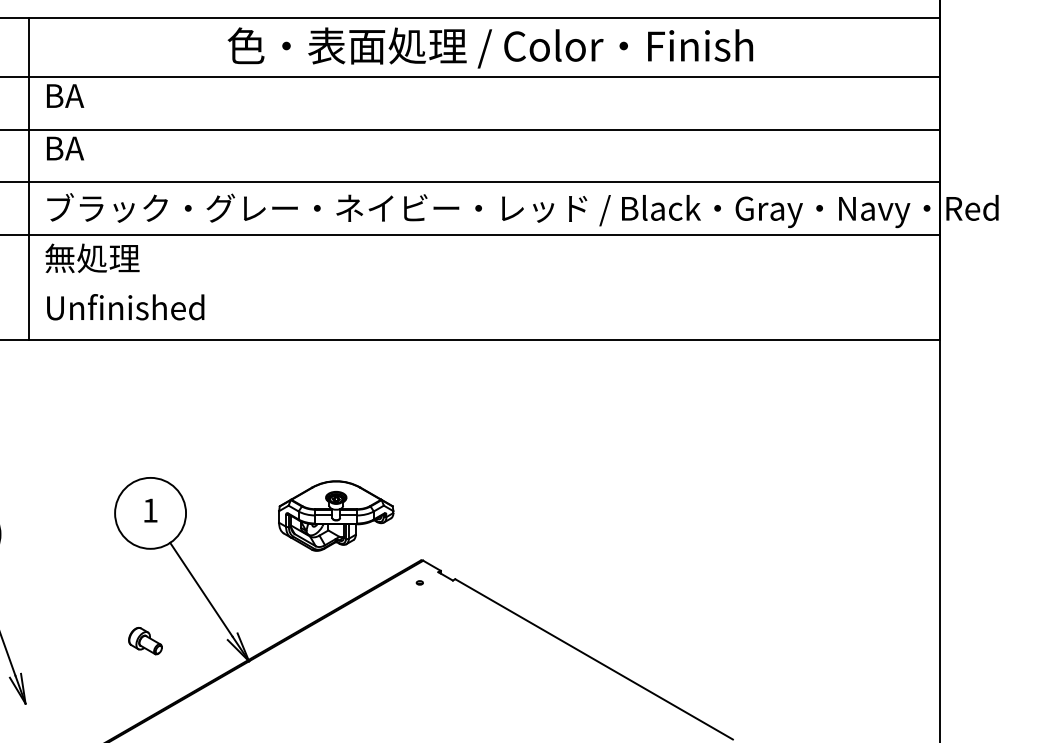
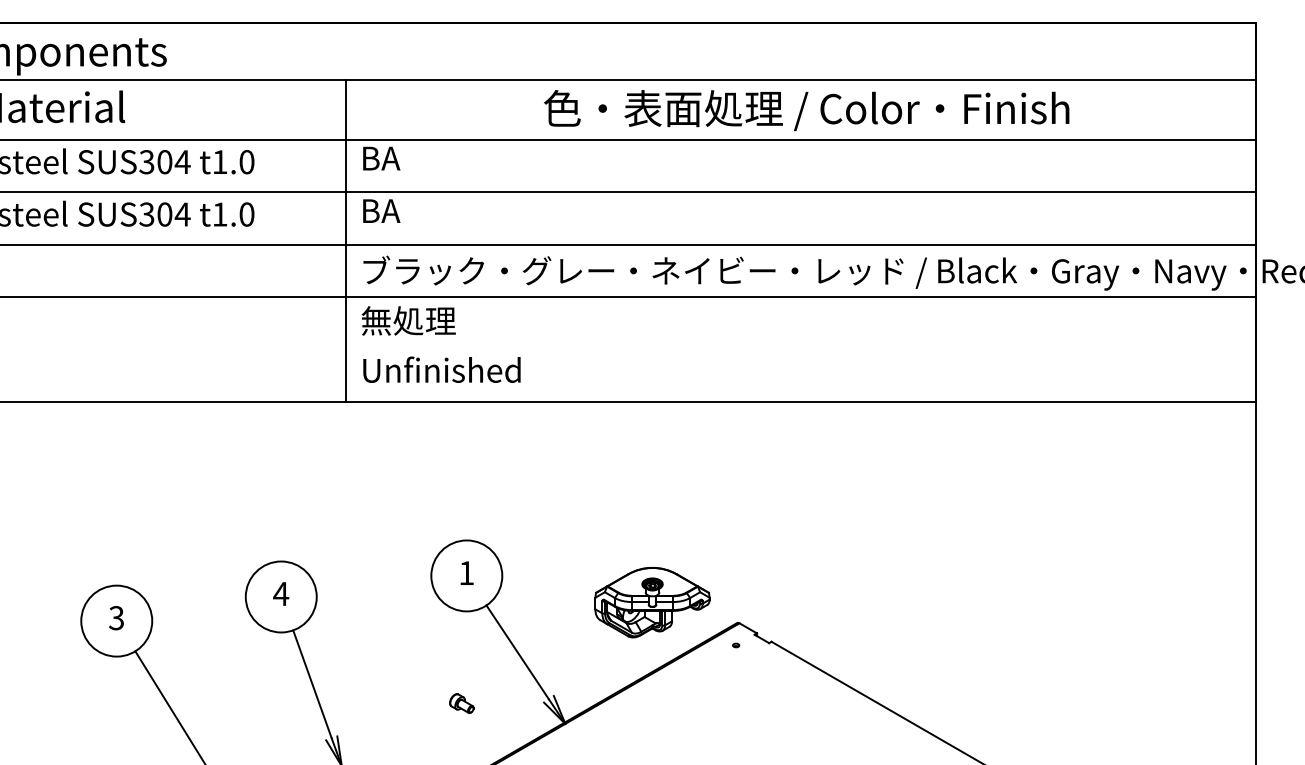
part: (336, 515) -> (652, 602), moved
part: (145, 640) -> (461, 703), size x0.71

